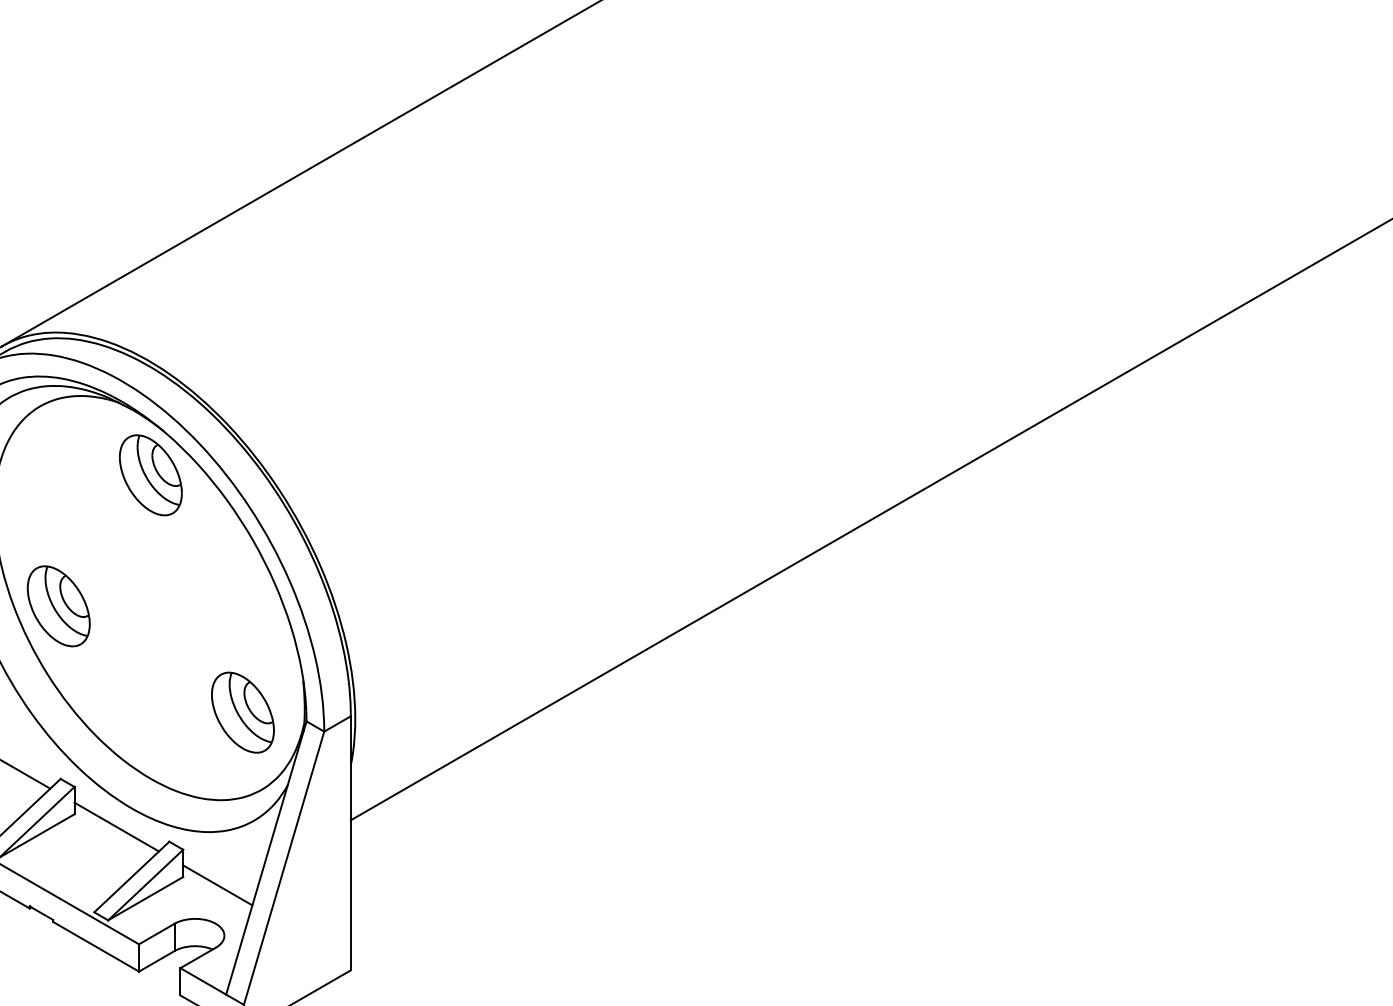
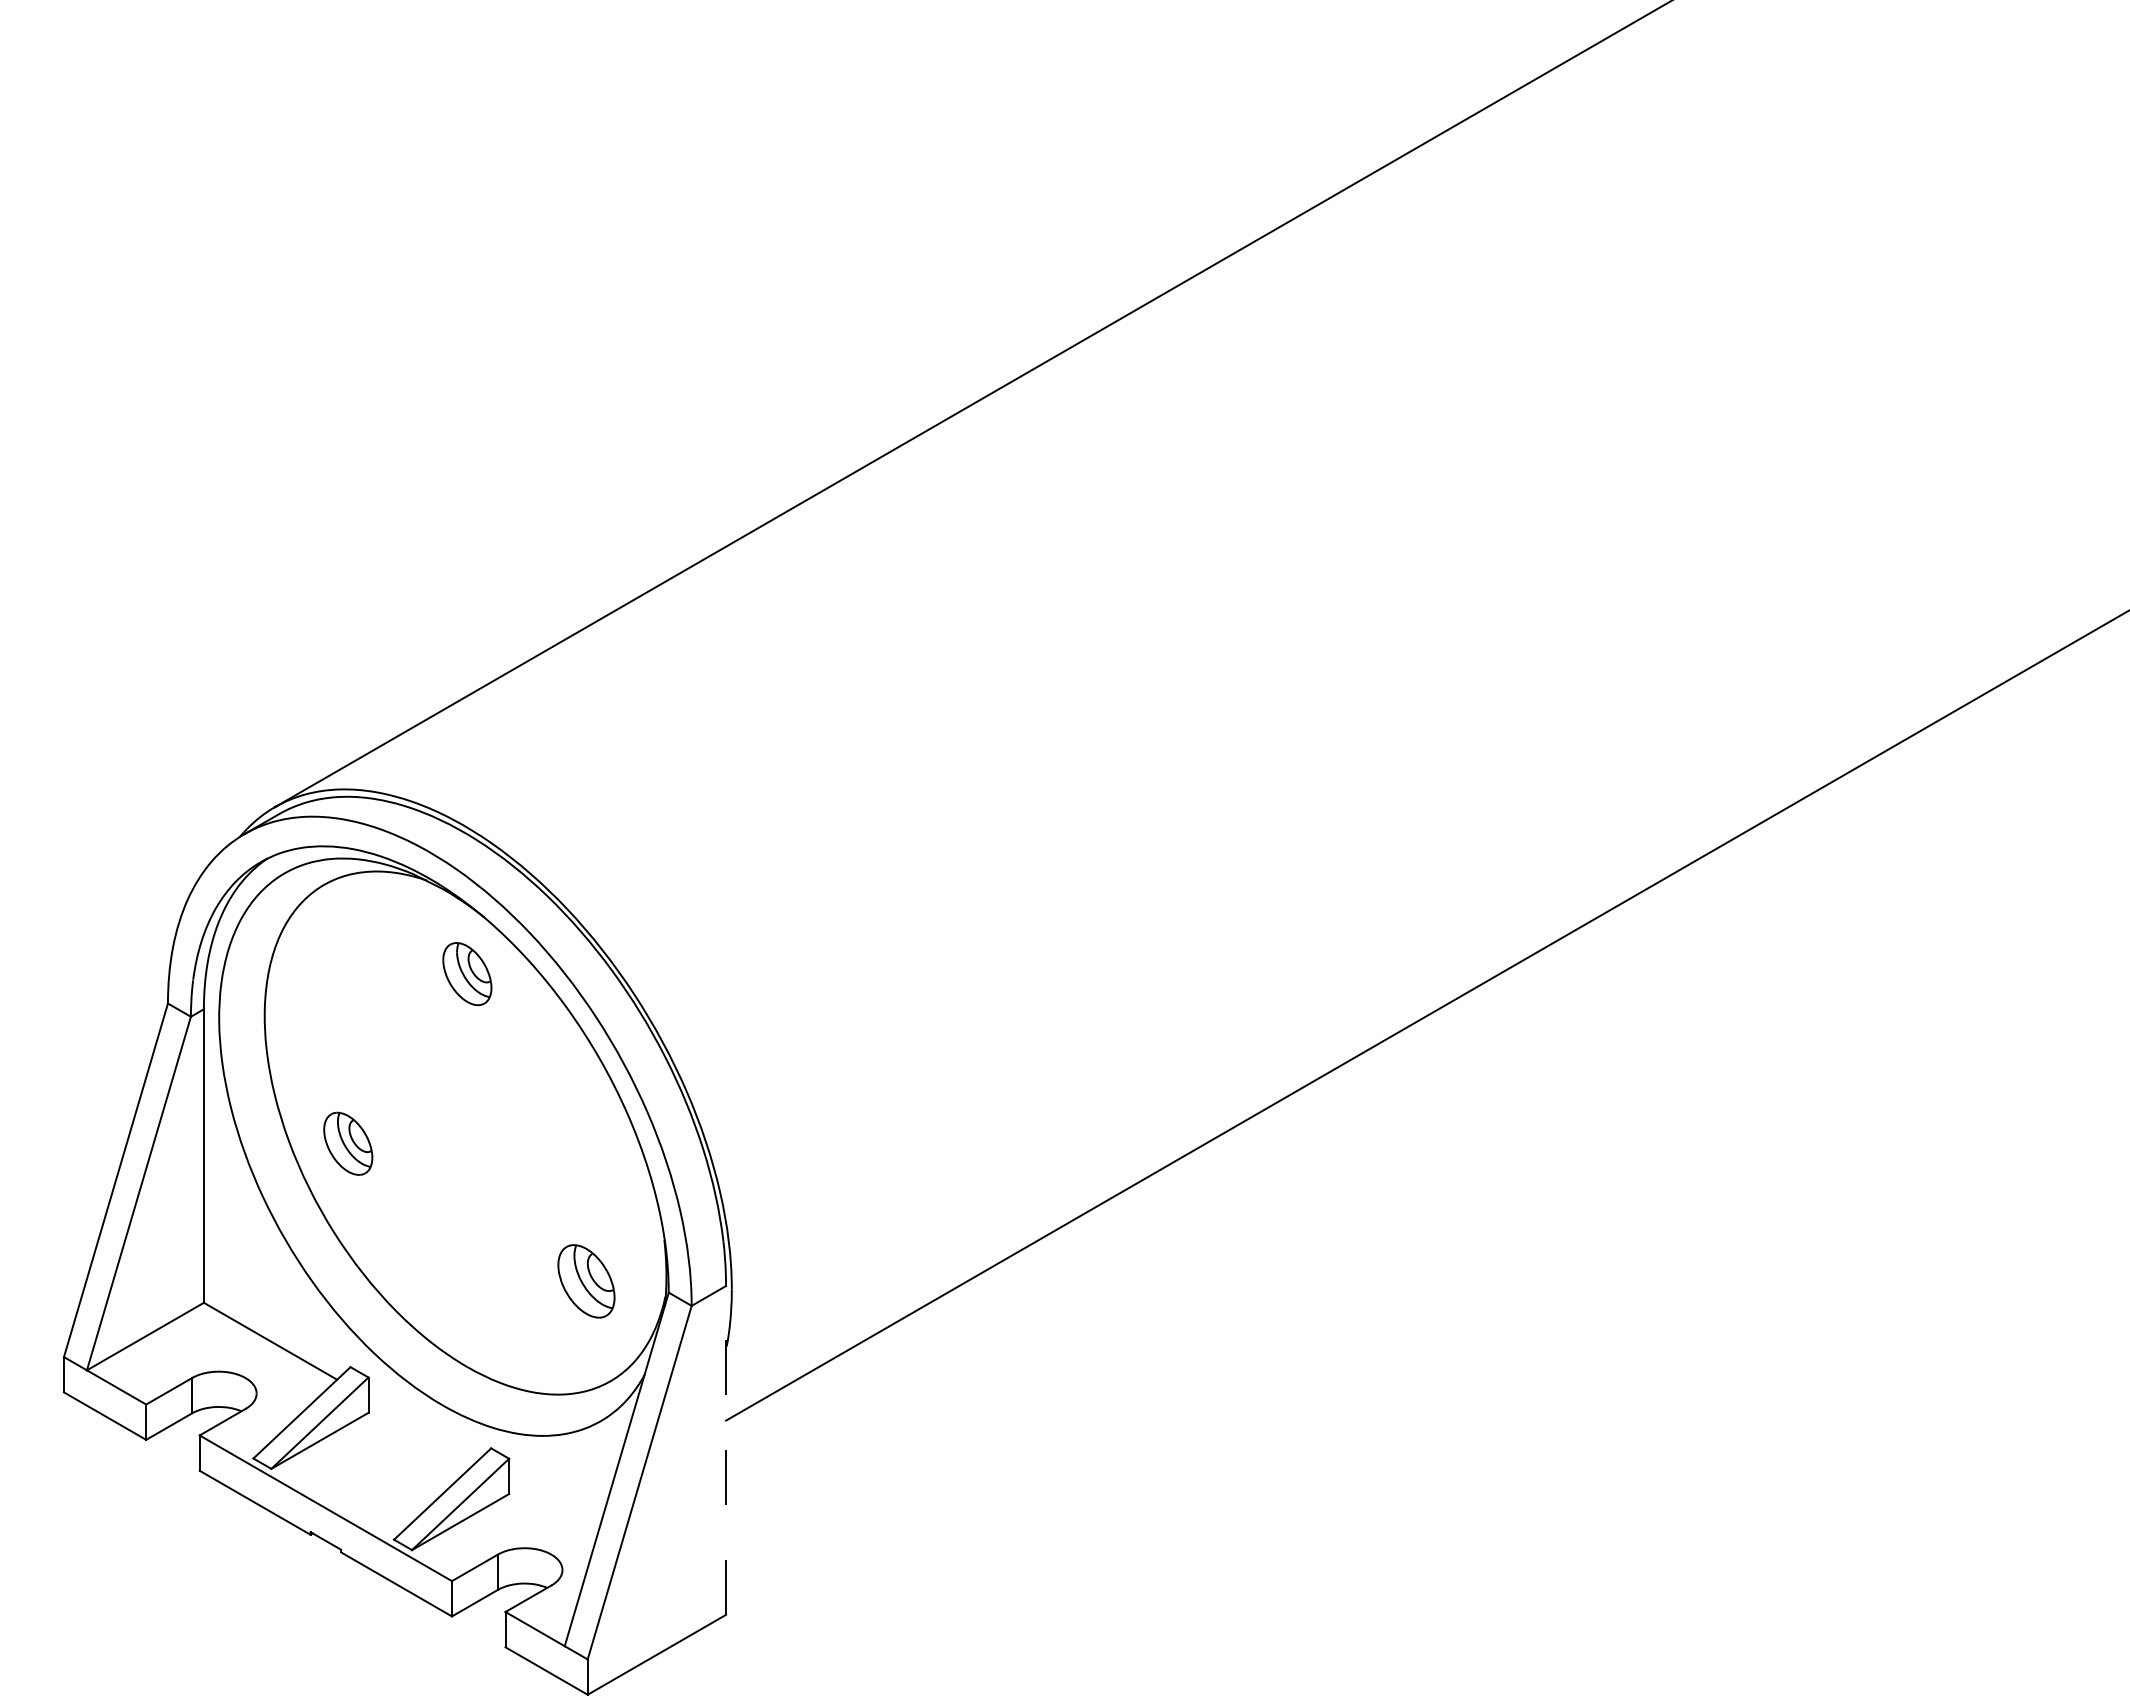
part: (151, 474) -> (467, 973), size x0.6
part: (59, 606) -> (348, 1143), size x0.6
part: (242, 712) -> (586, 1281), size x0.7
line: (116, 826) -> (422, 1428), removed
line: (351, 842) -> (726, 1449), solid -> dashed
line: (217, 885) -> (553, 1504), removed

